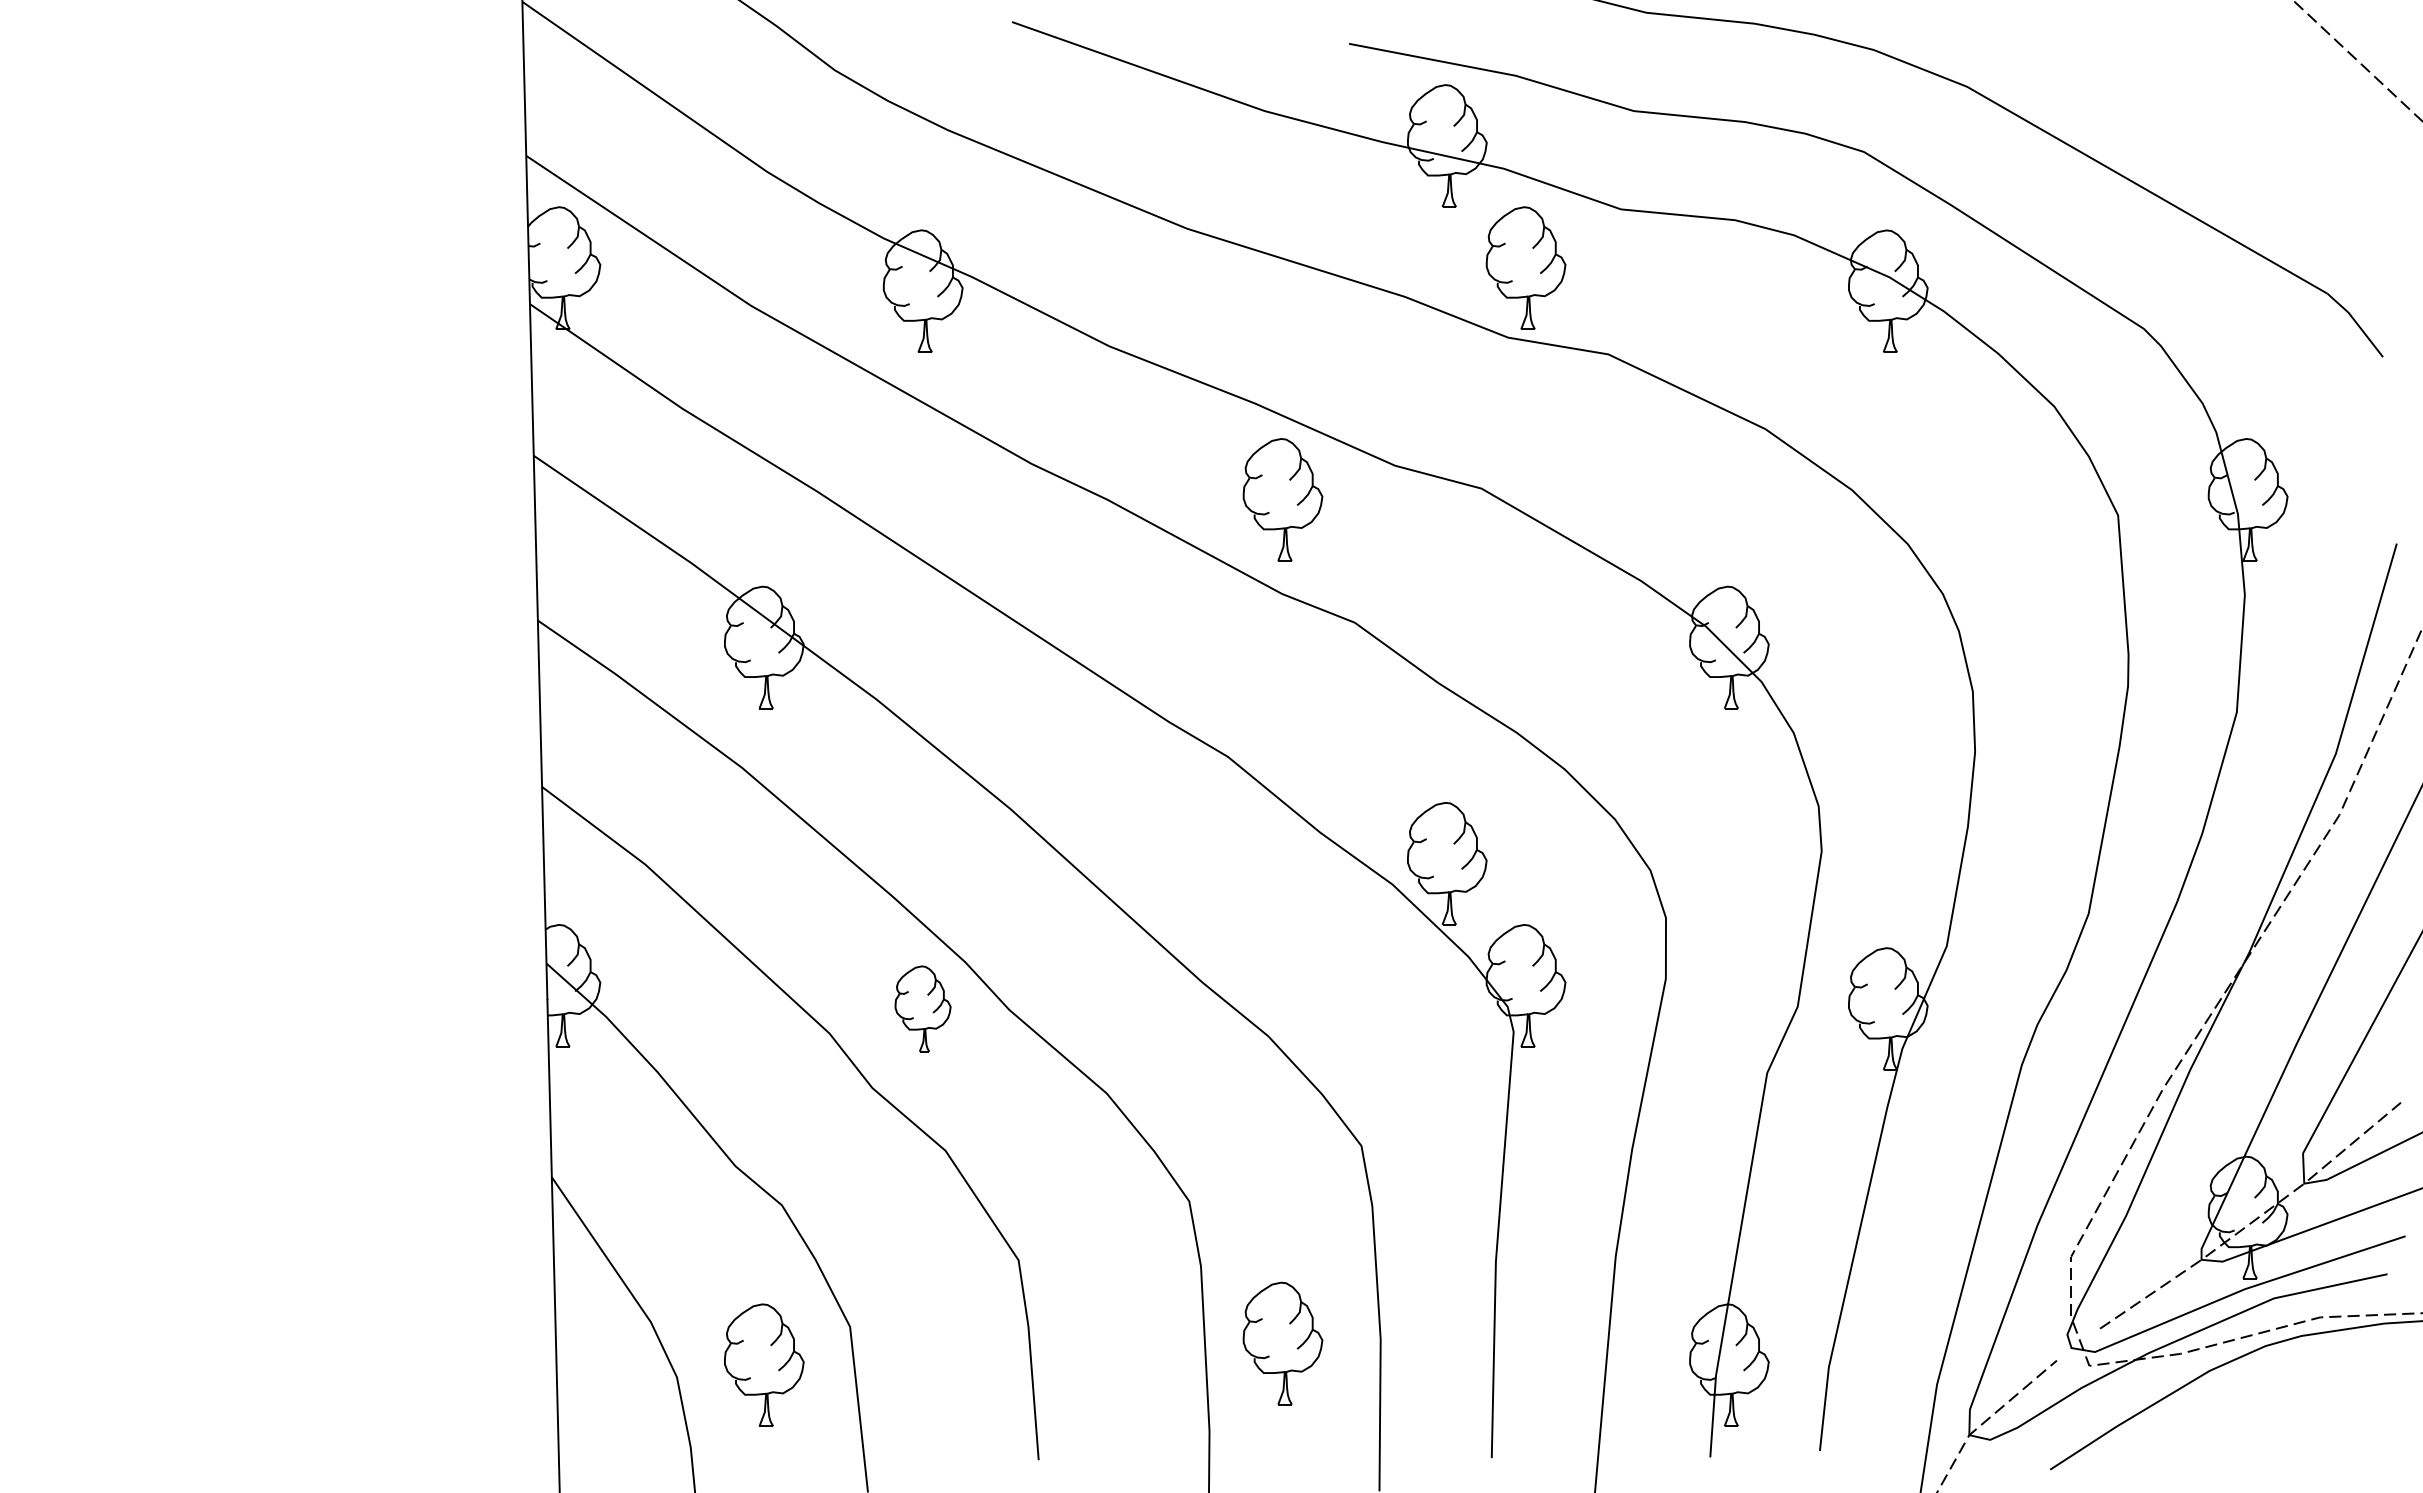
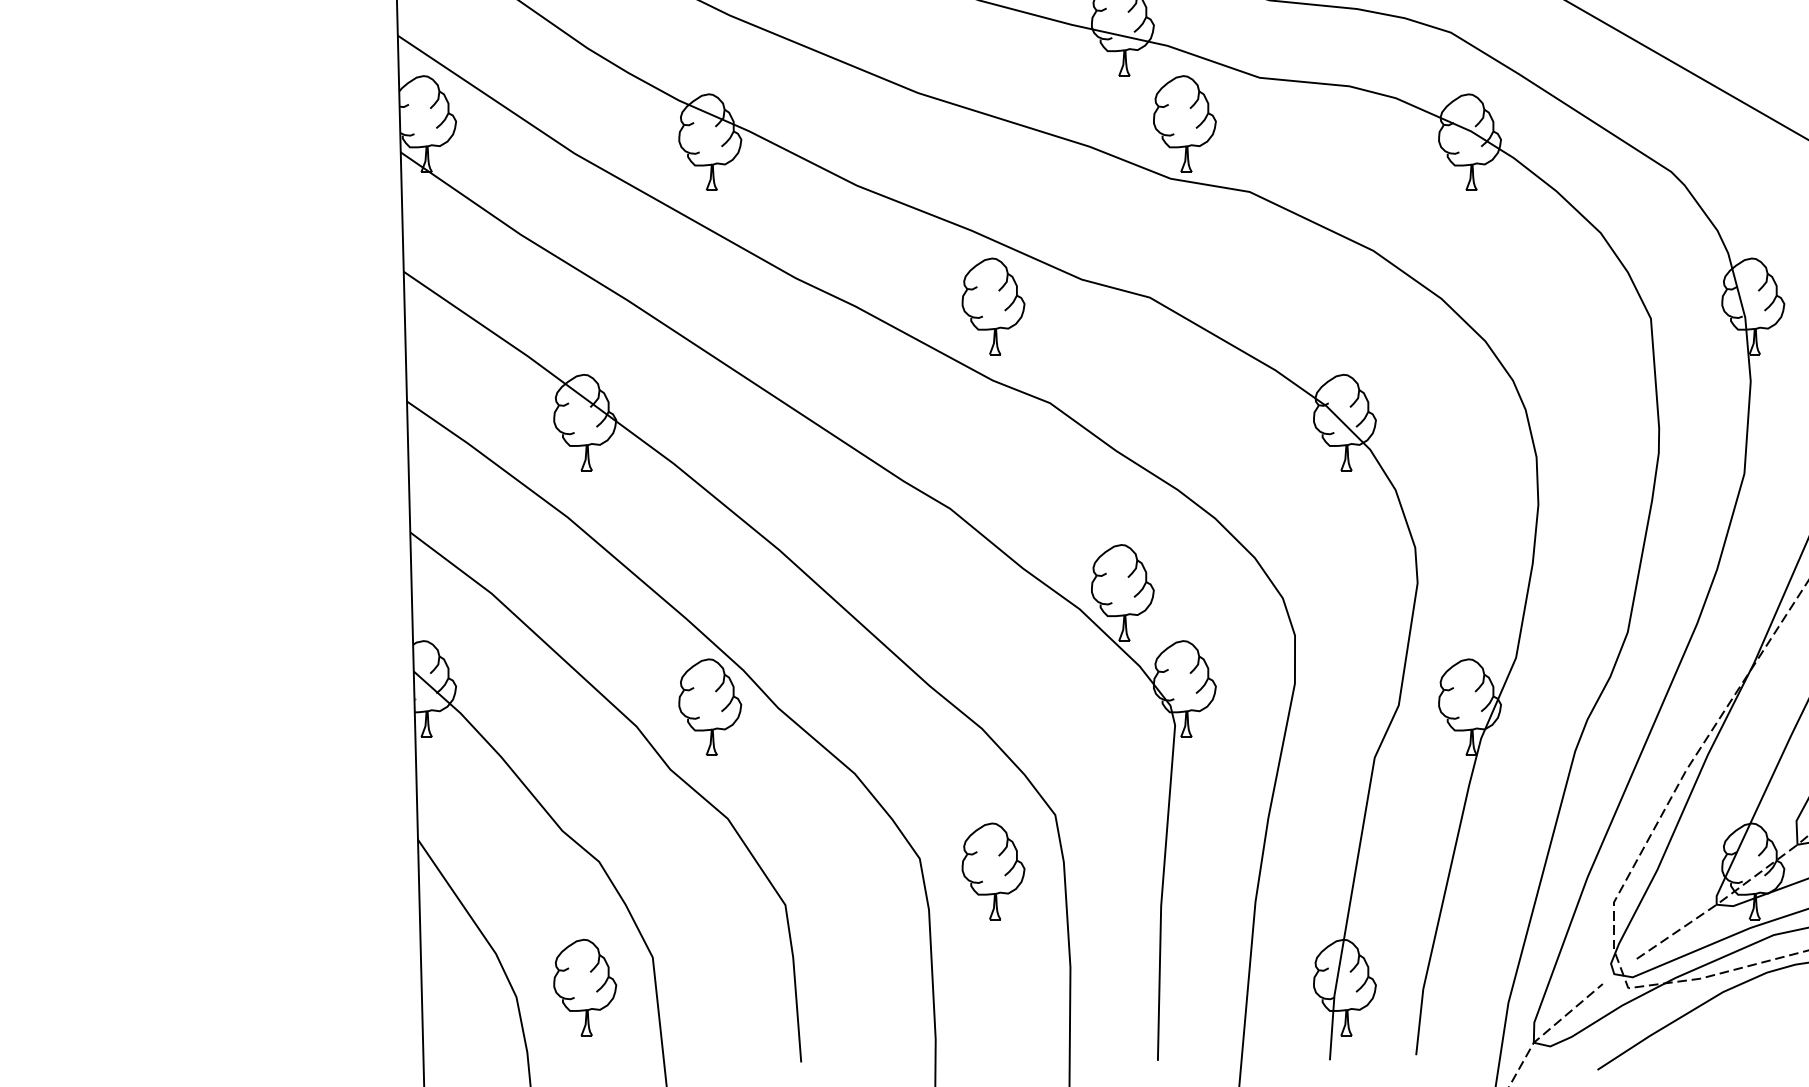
part: (922, 1008) -> (709, 706), size x1.43
part: (1282, 1343) -> (993, 871), moved

